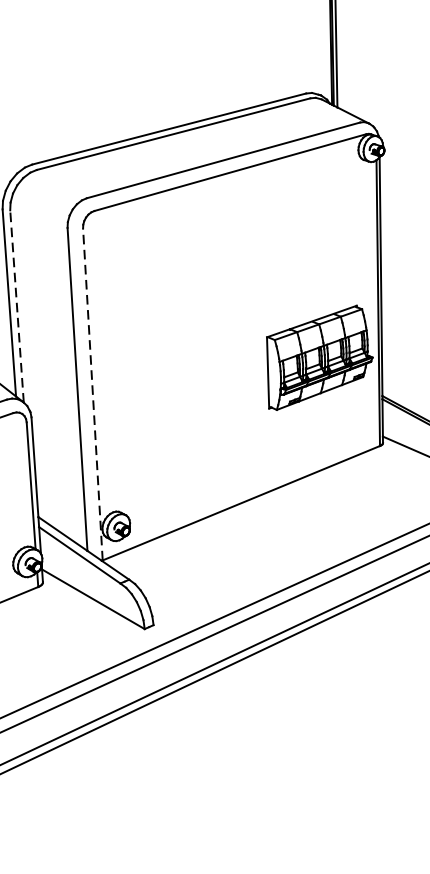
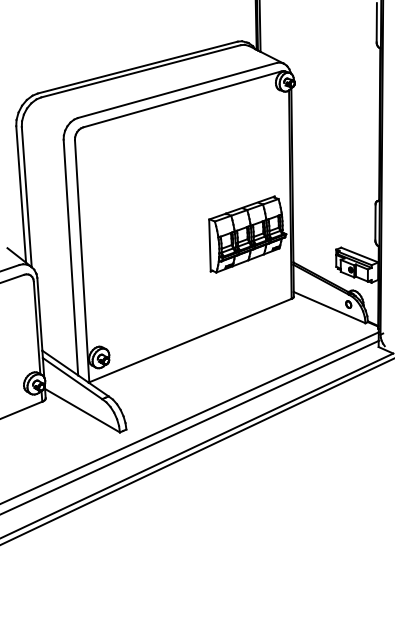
line: (16, 305) -> (26, 196), dashed -> solid
line: (93, 393) -> (82, 260), dashed -> solid

